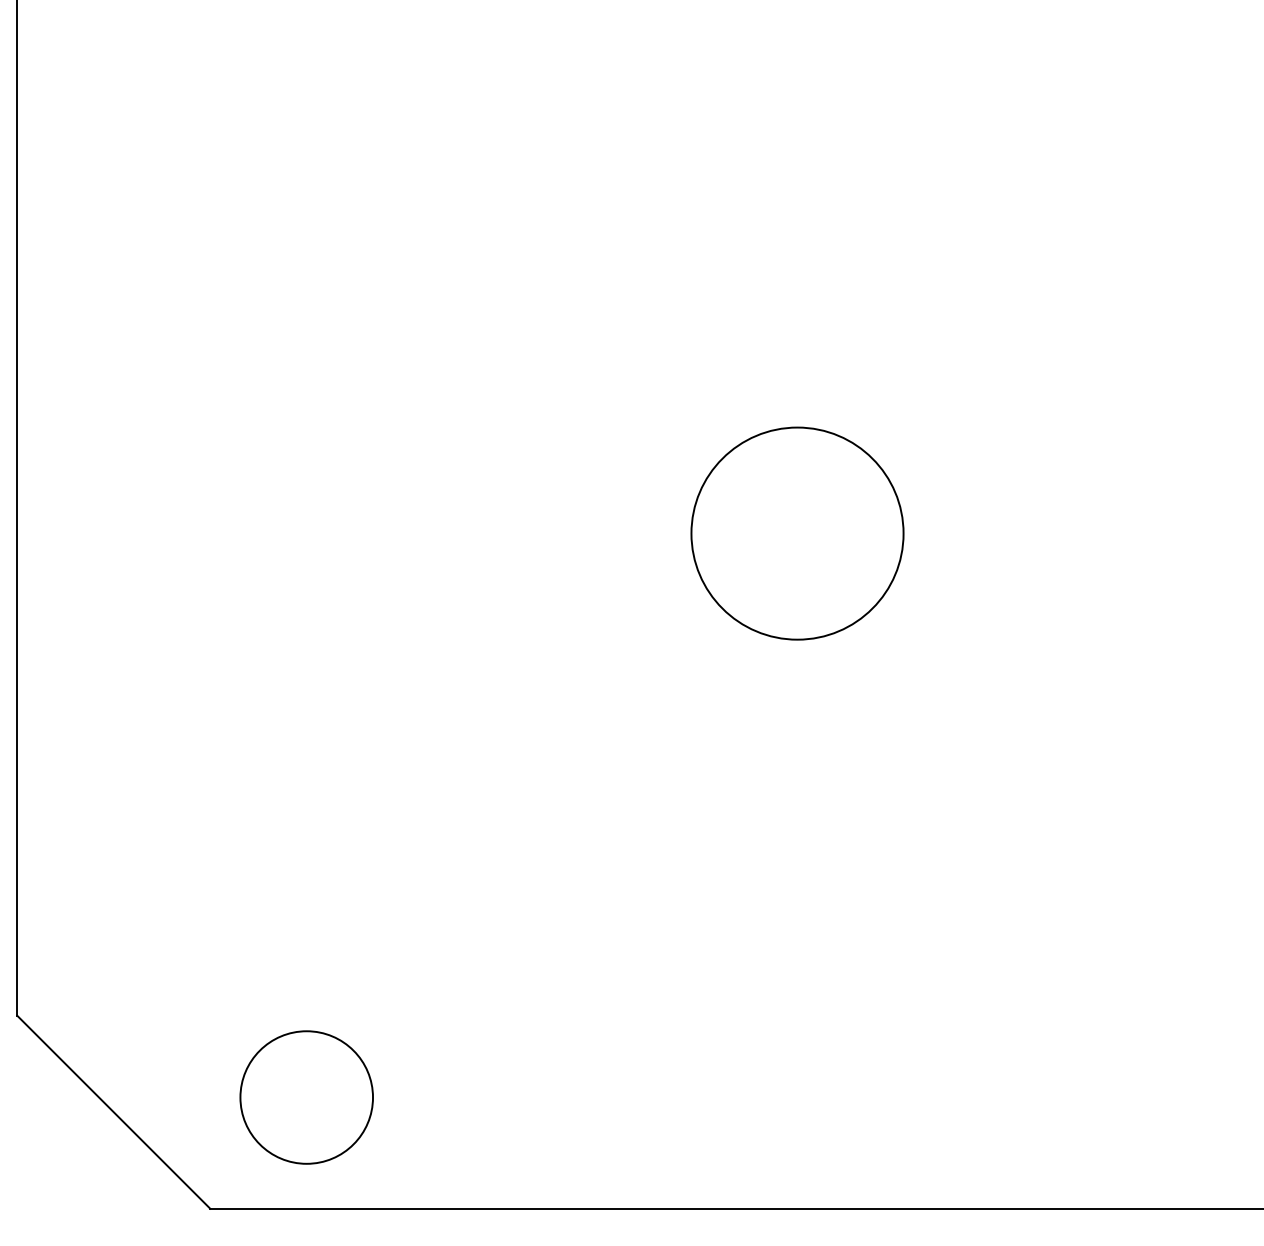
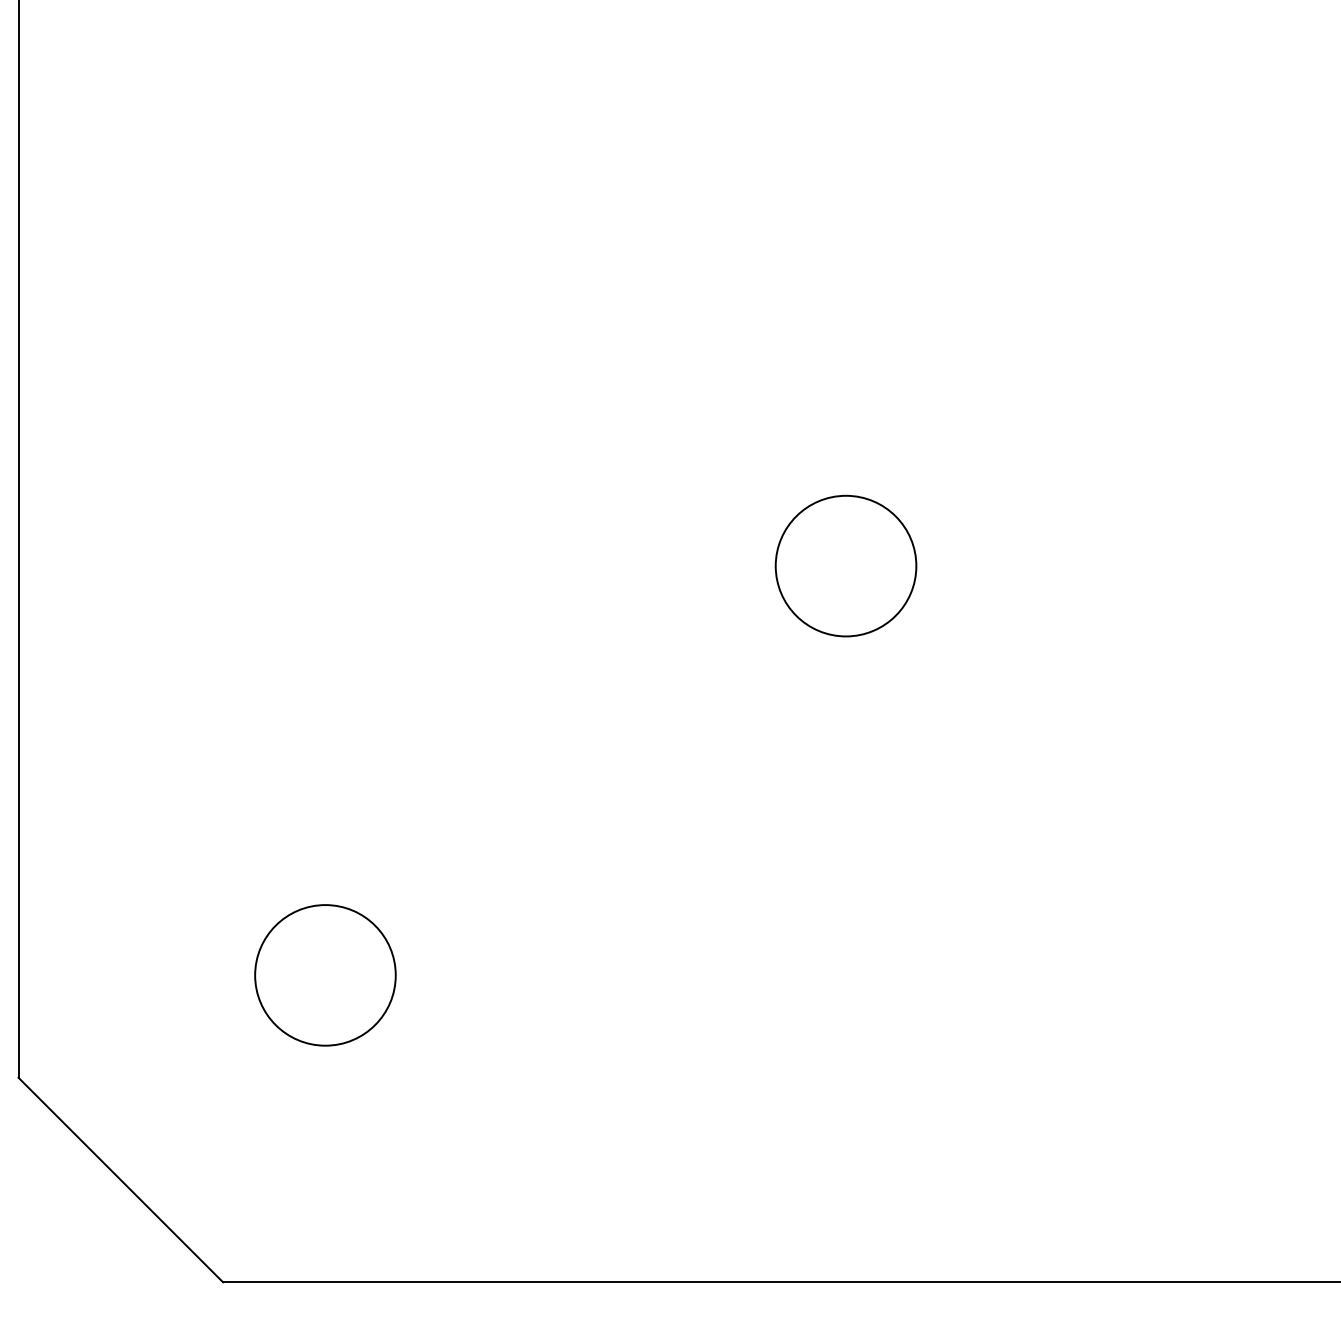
circle: (796, 532) -> (845, 565), size x0.62
circle: (306, 1097) -> (325, 975), moved

